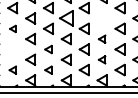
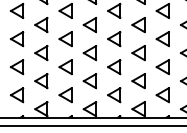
part: (66, 18) -> (89, 25), size x0.71
part: (102, 18) -> (138, 25), added
part: (13, 29) -> (17, 39), size x1.67
part: (102, 39) -> (138, 53), size x1.43
part: (13, 49) -> (17, 67), added
part: (48, 49) -> (65, 67), size x1.43
part: (102, 60) -> (138, 81), size x1.43
part: (13, 70) -> (17, 95), size x1.43
part: (48, 70) -> (65, 95), size x1.43

